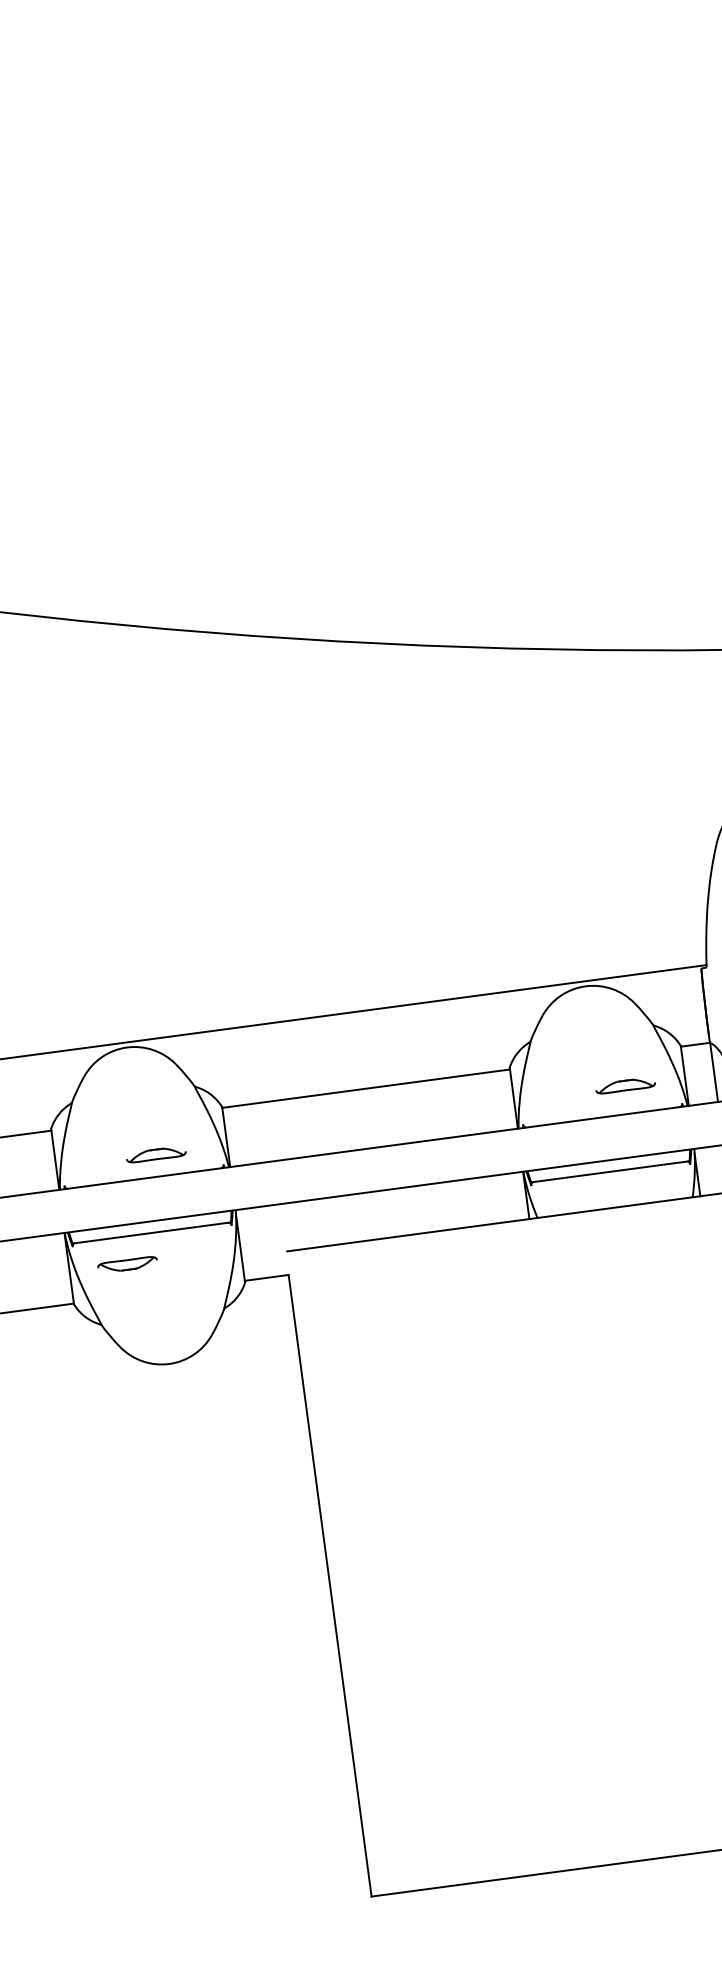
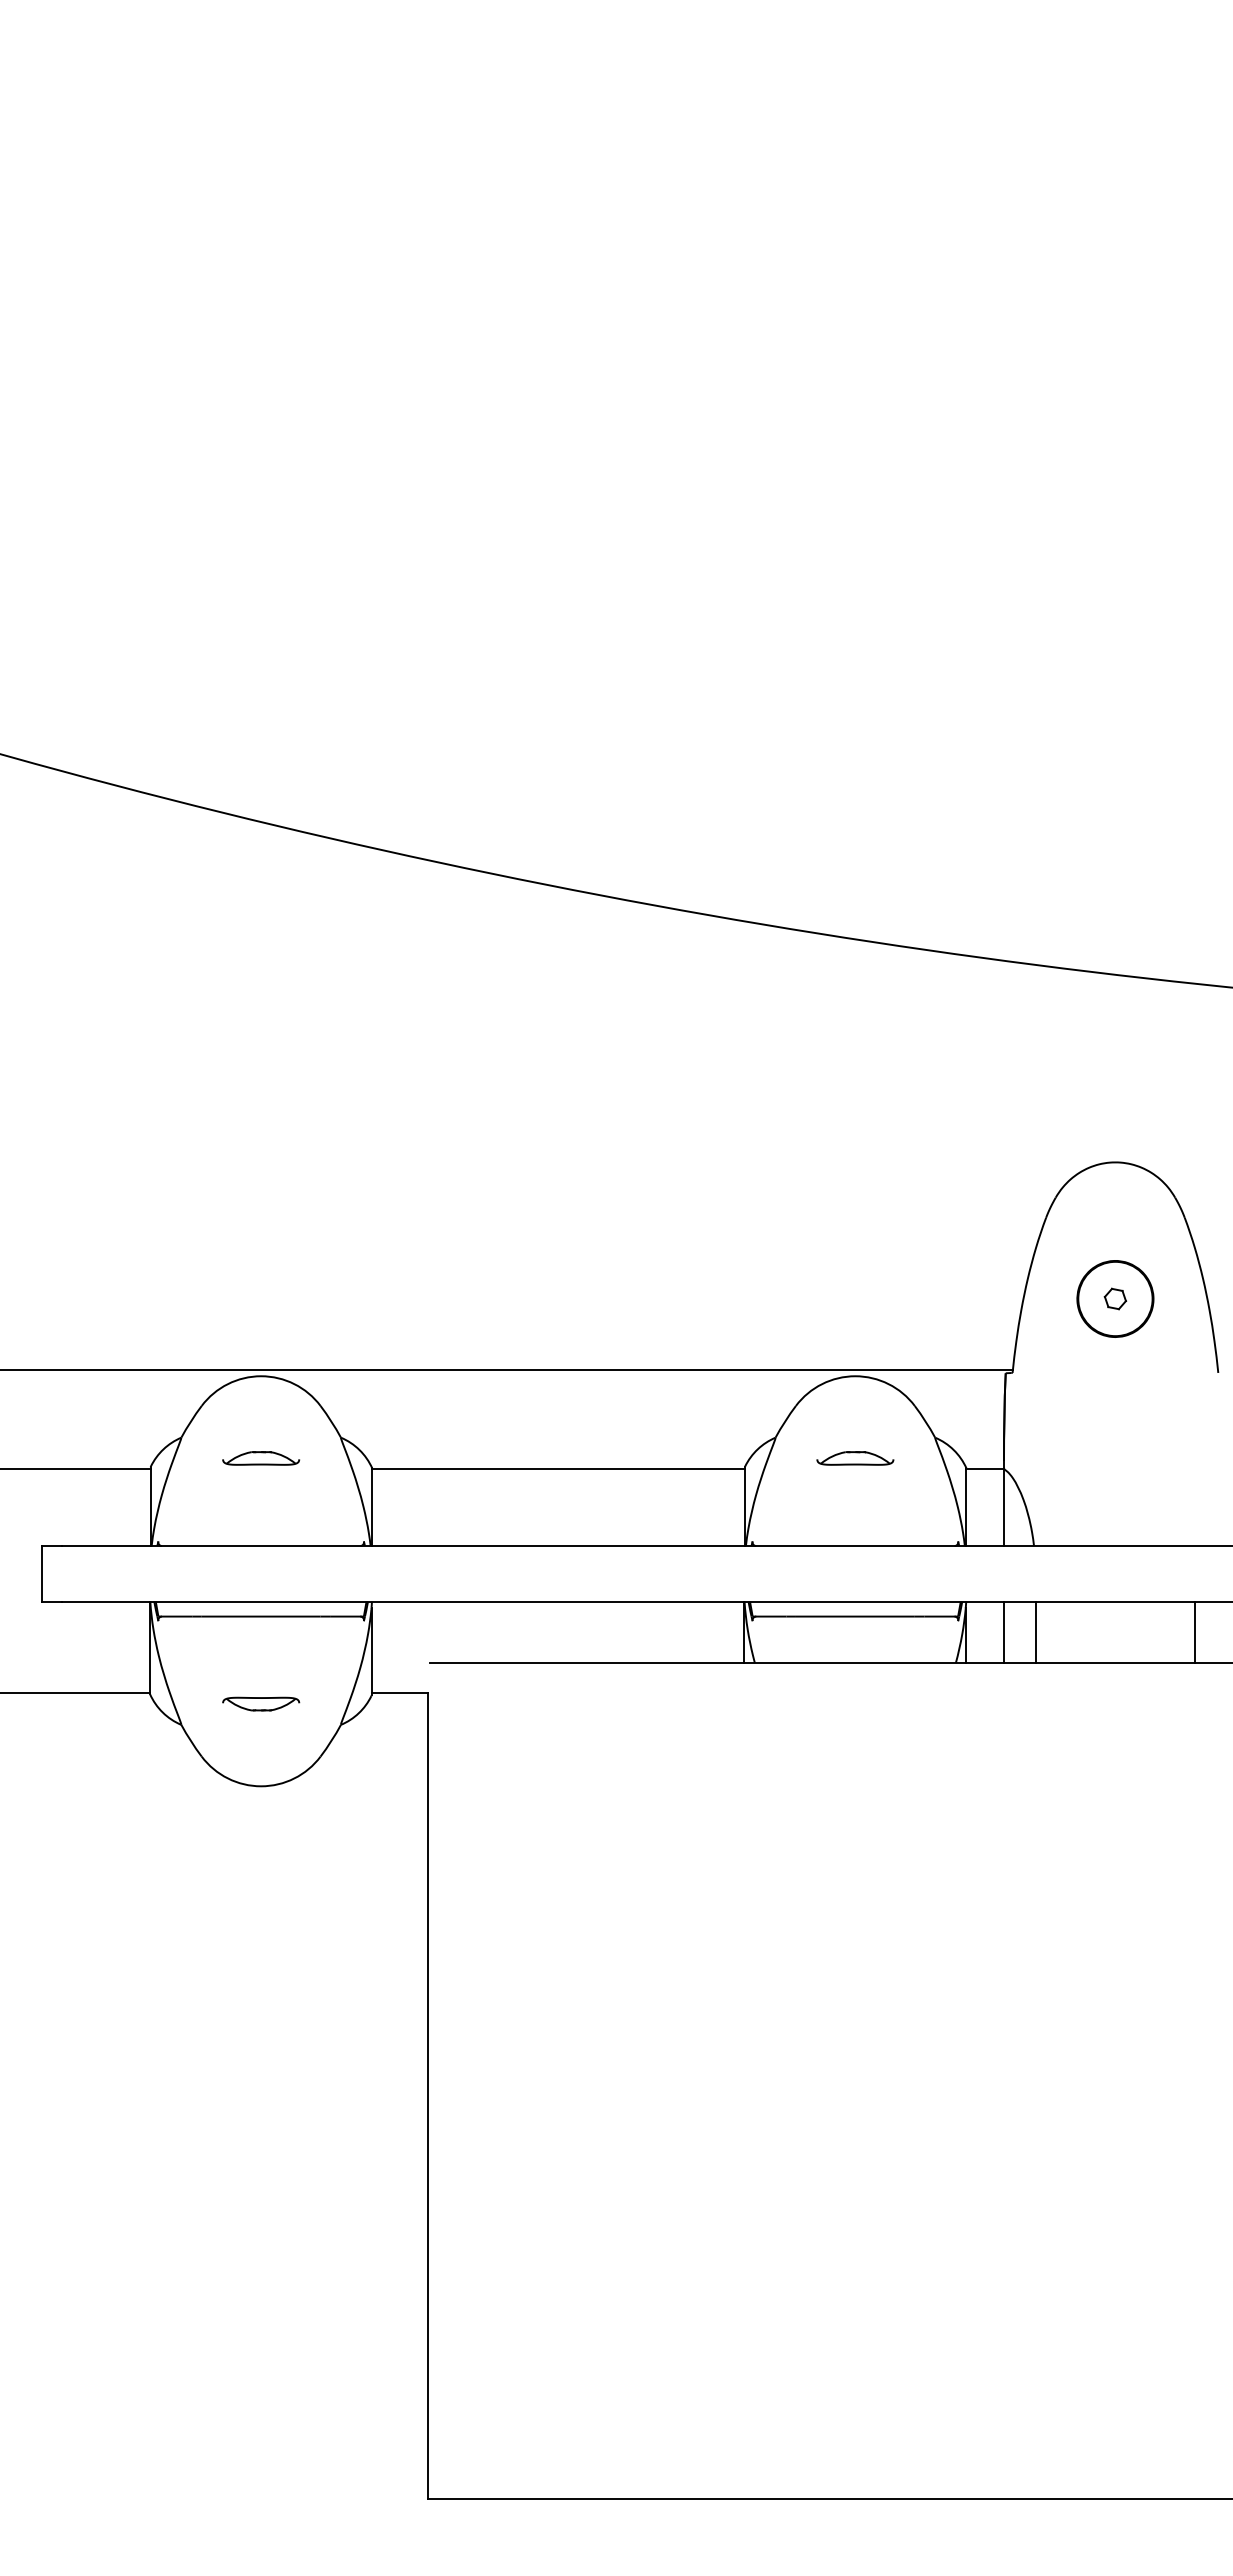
part: (625, 1085) -> (855, 1458), moved
part: (155, 1154) -> (260, 1458), moved
part: (127, 1264) -> (261, 1703), moved

